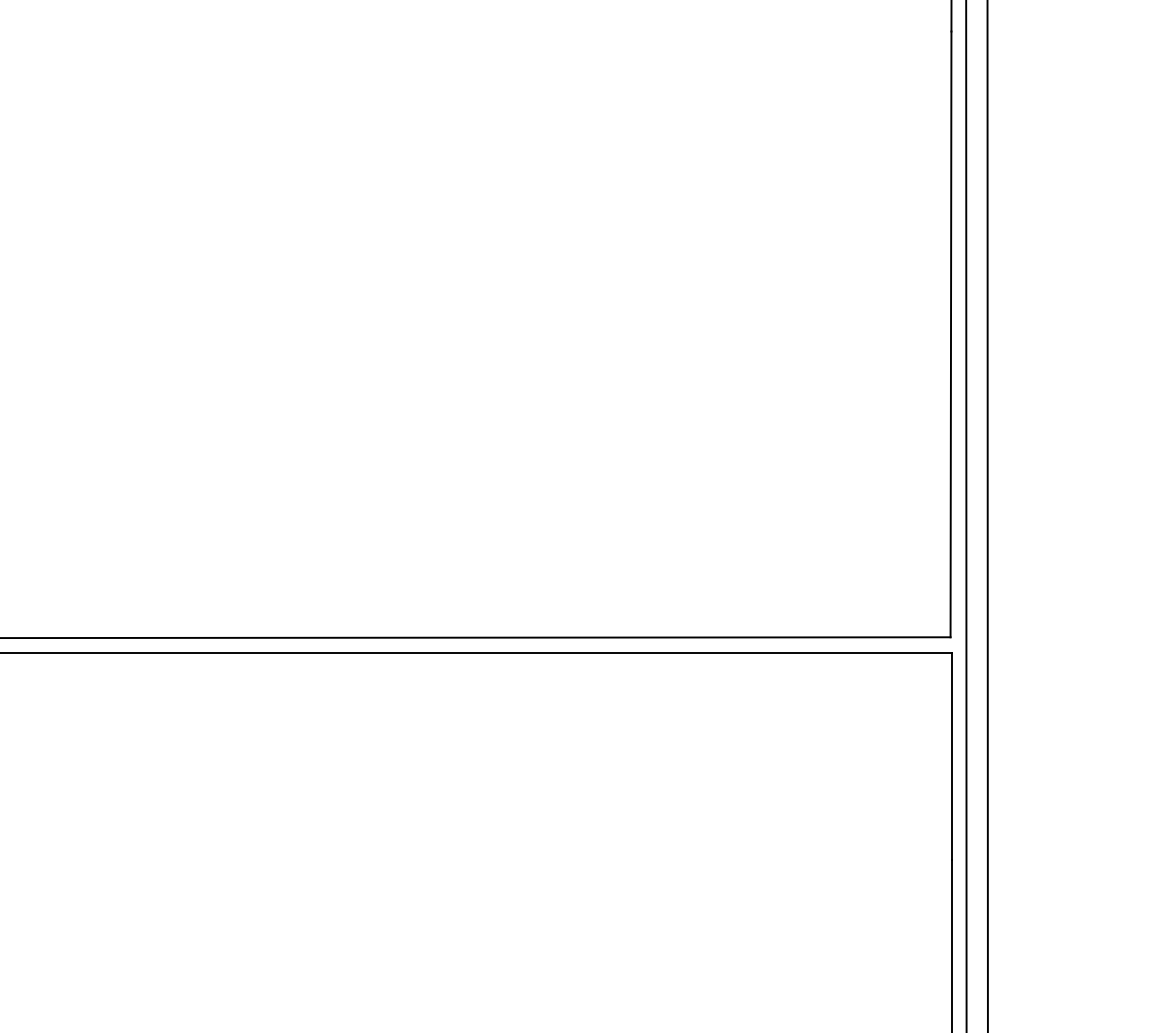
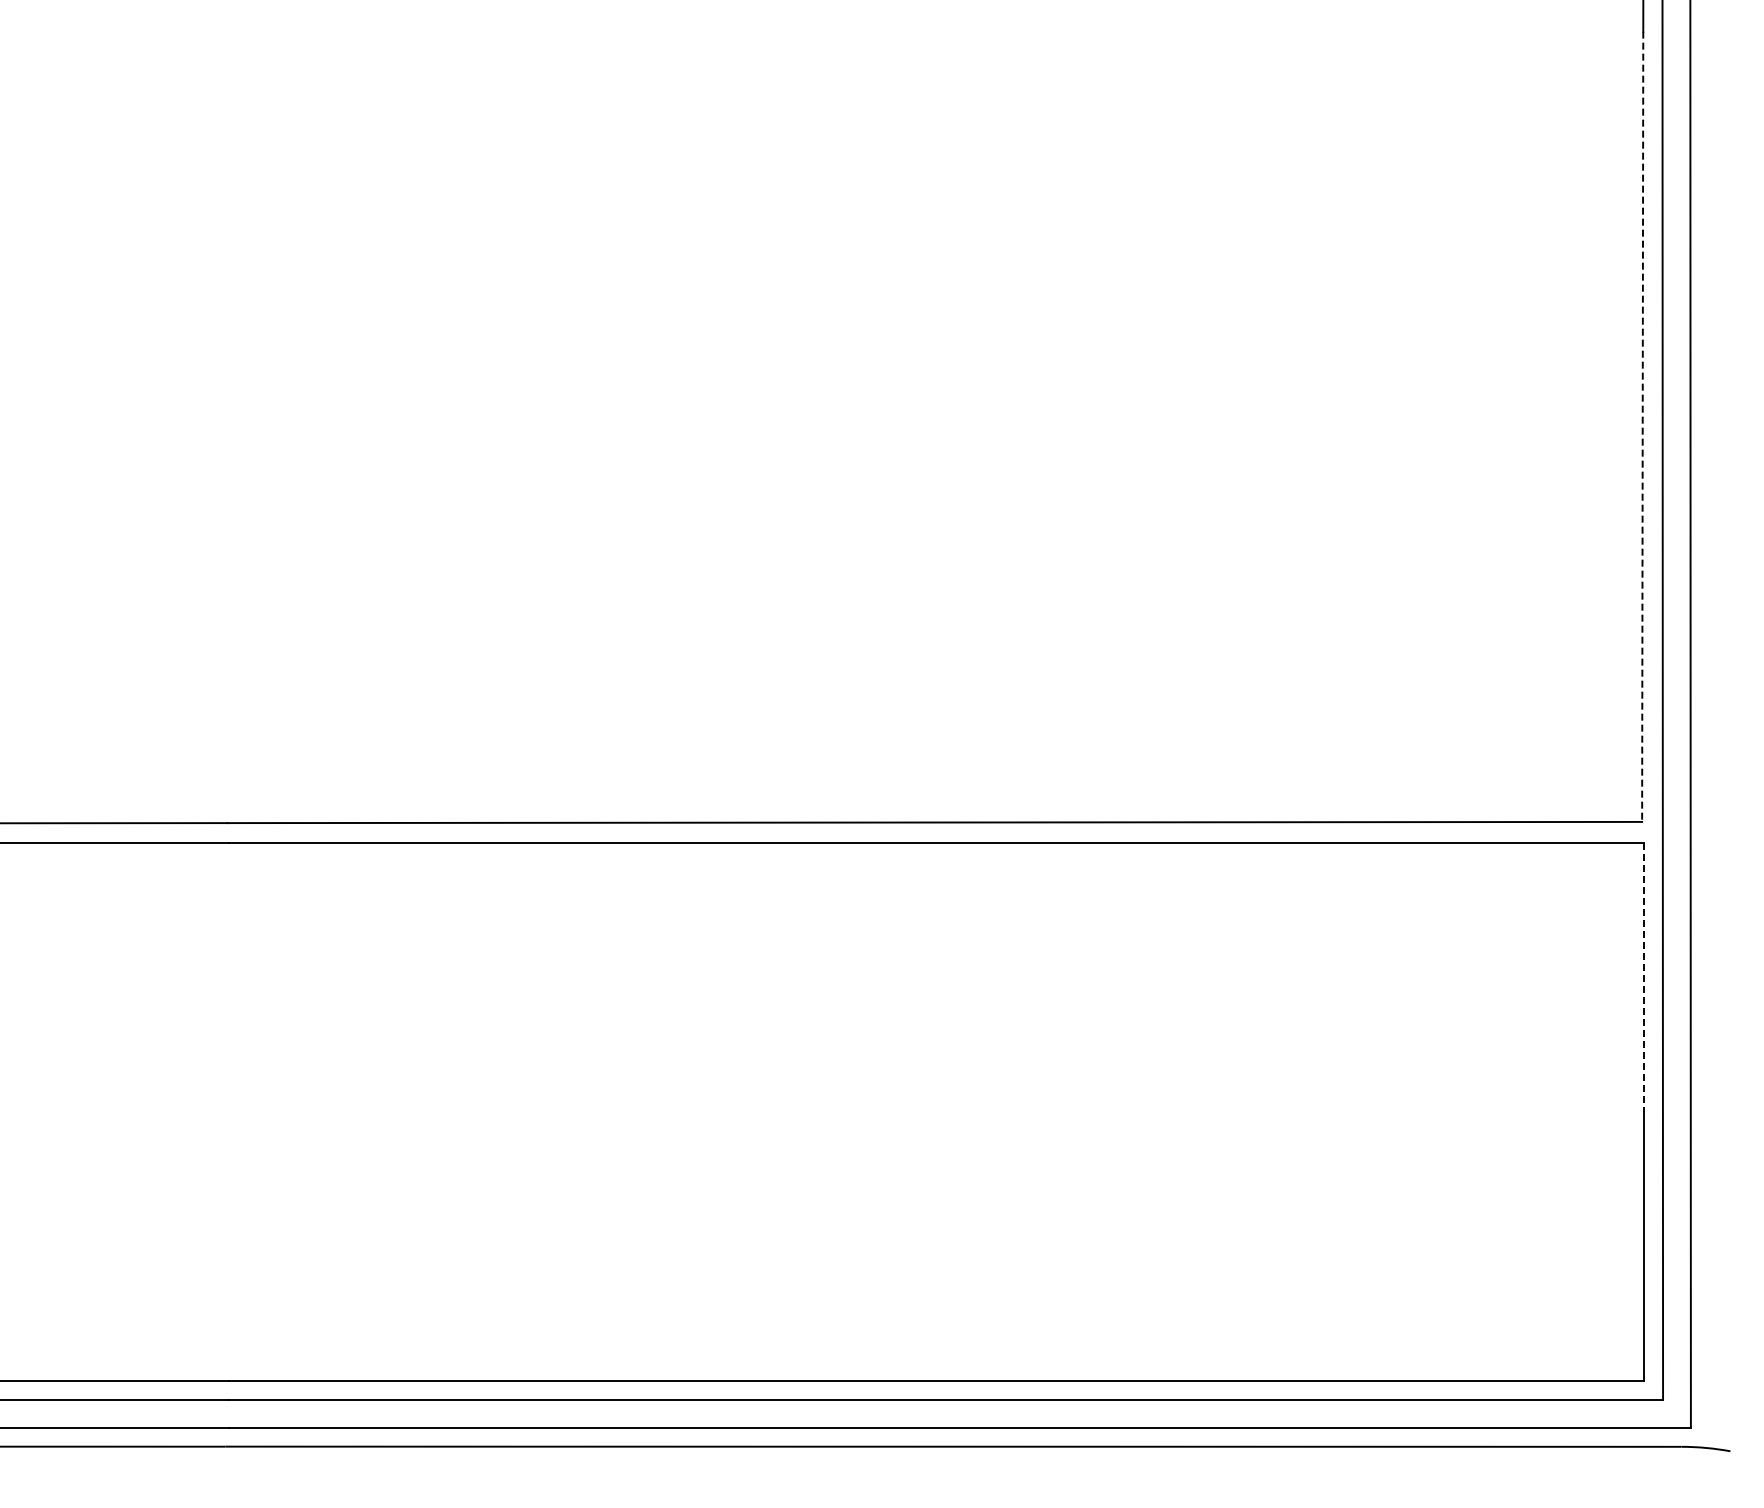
line: (950, 334) -> (1642, 427), solid -> dashed
line: (952, 756) -> (1644, 977), solid -> dashed

